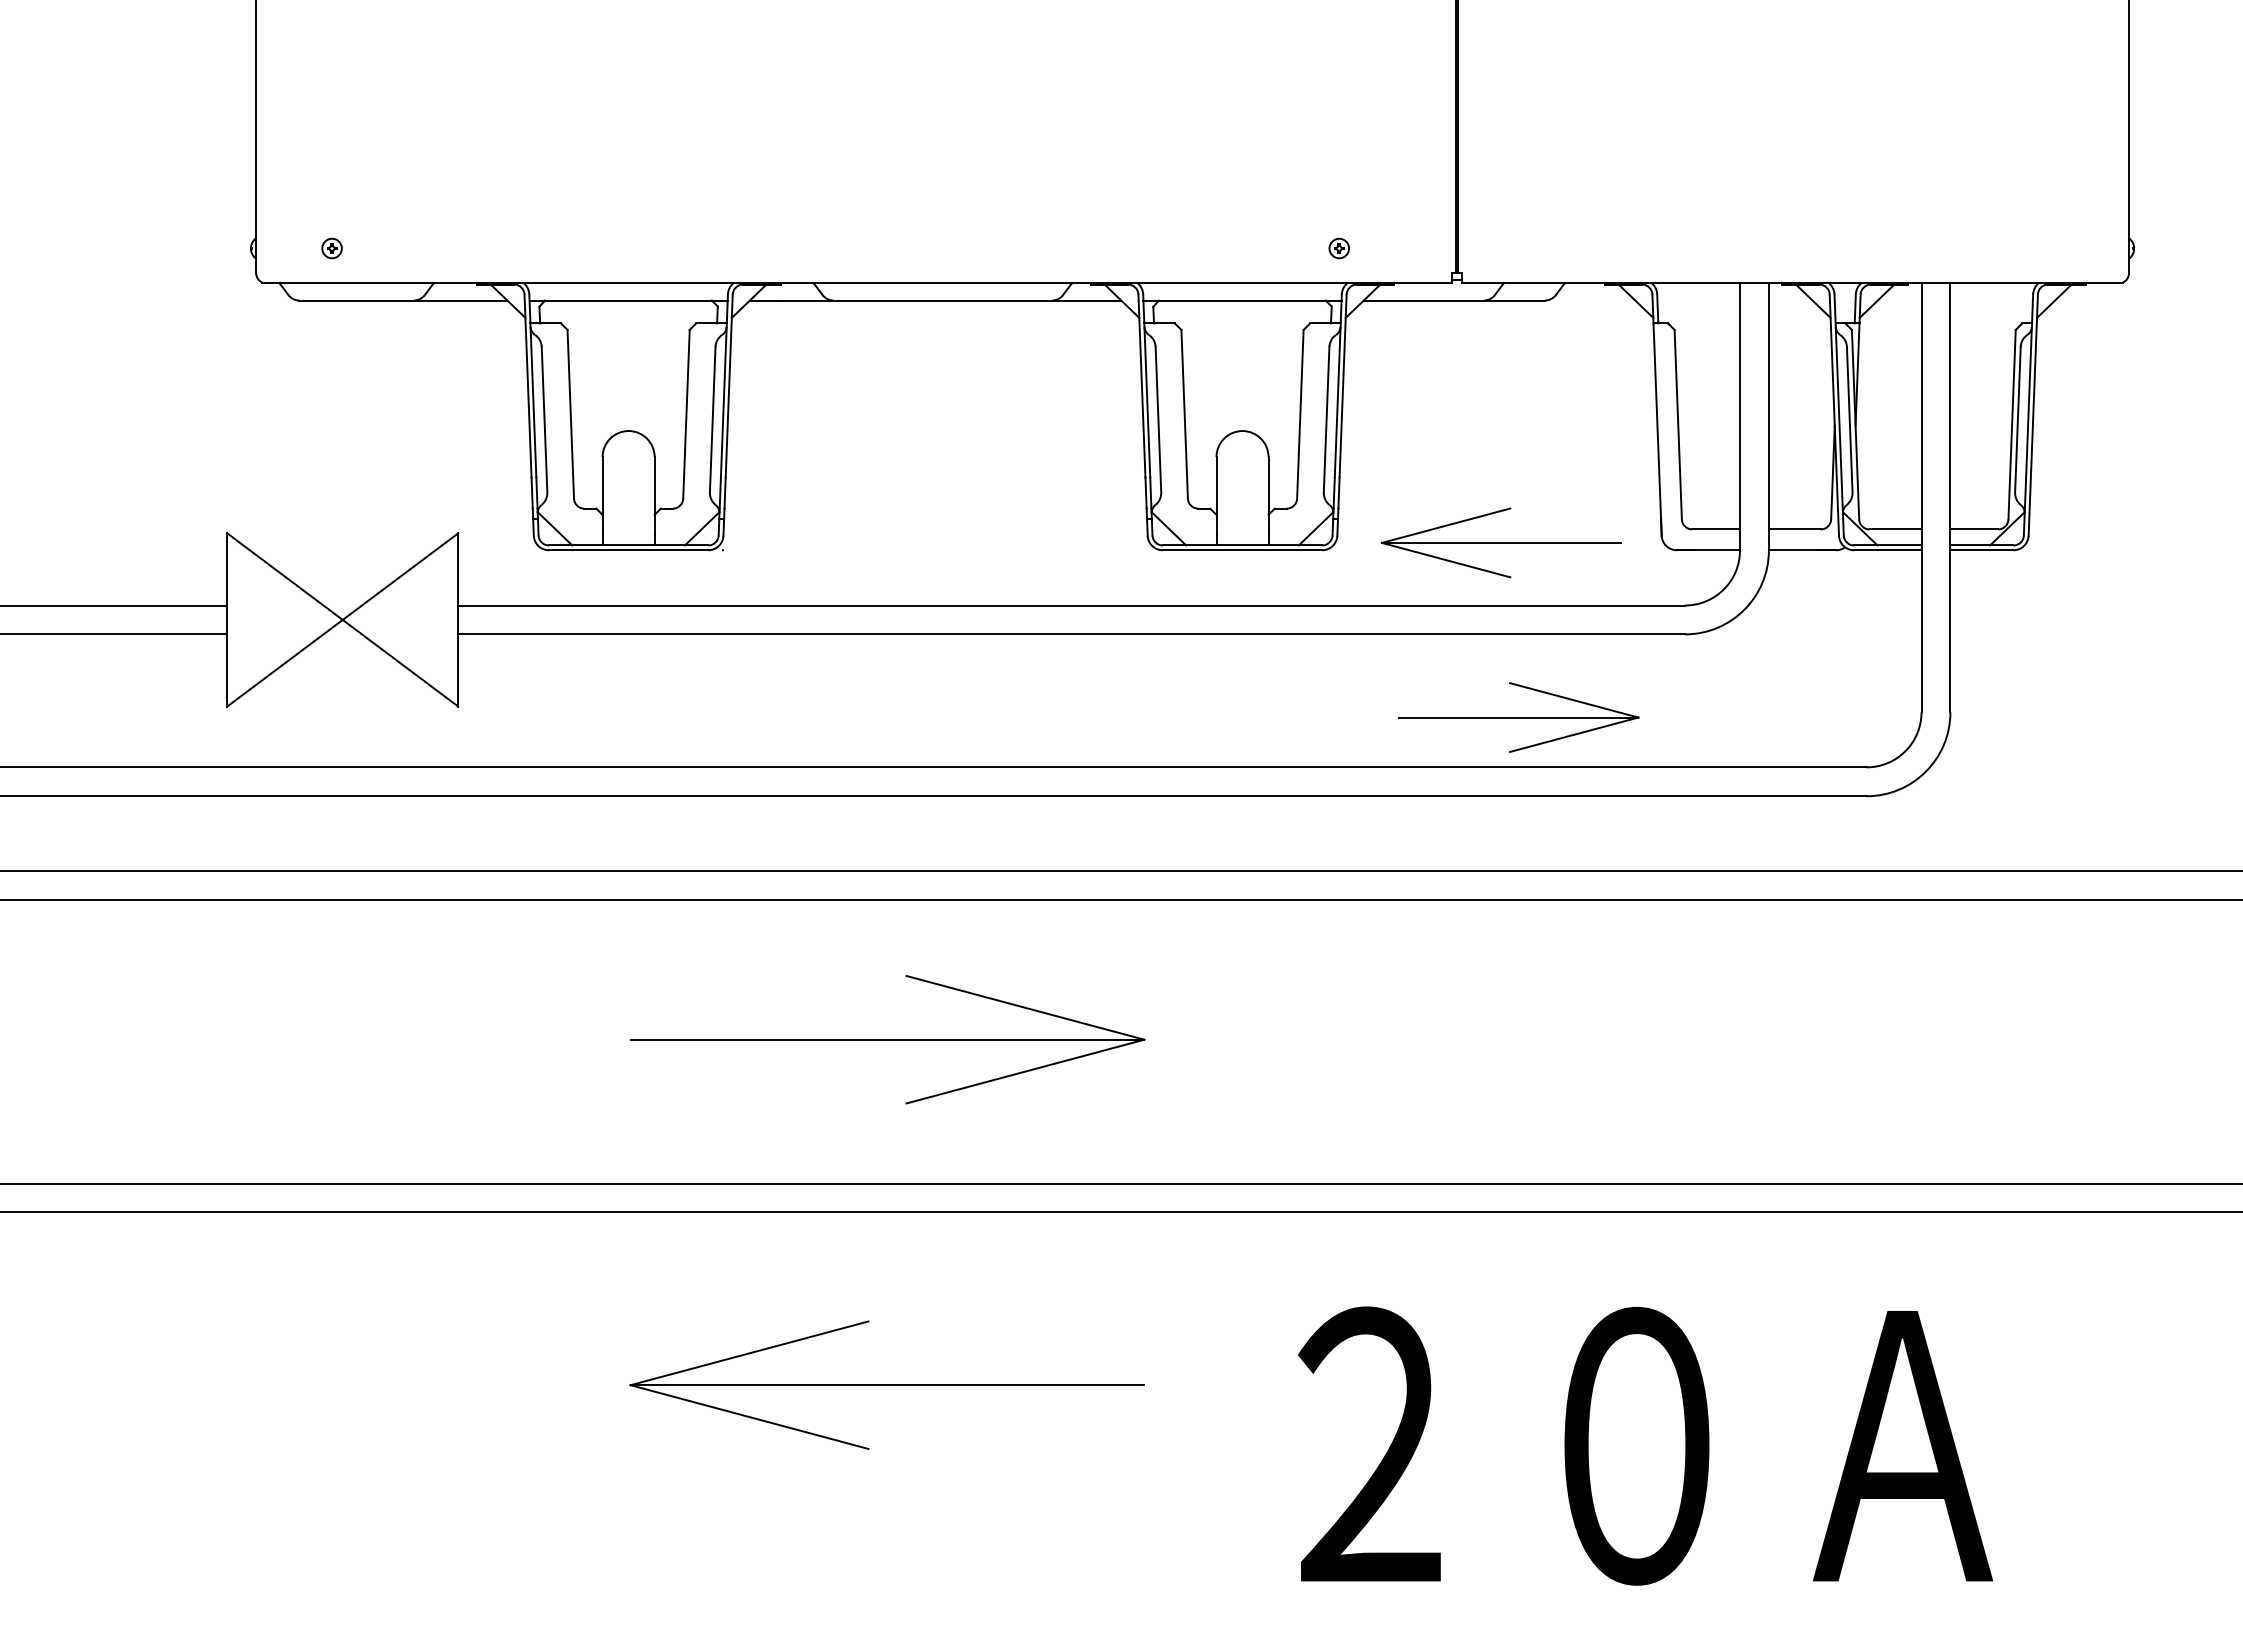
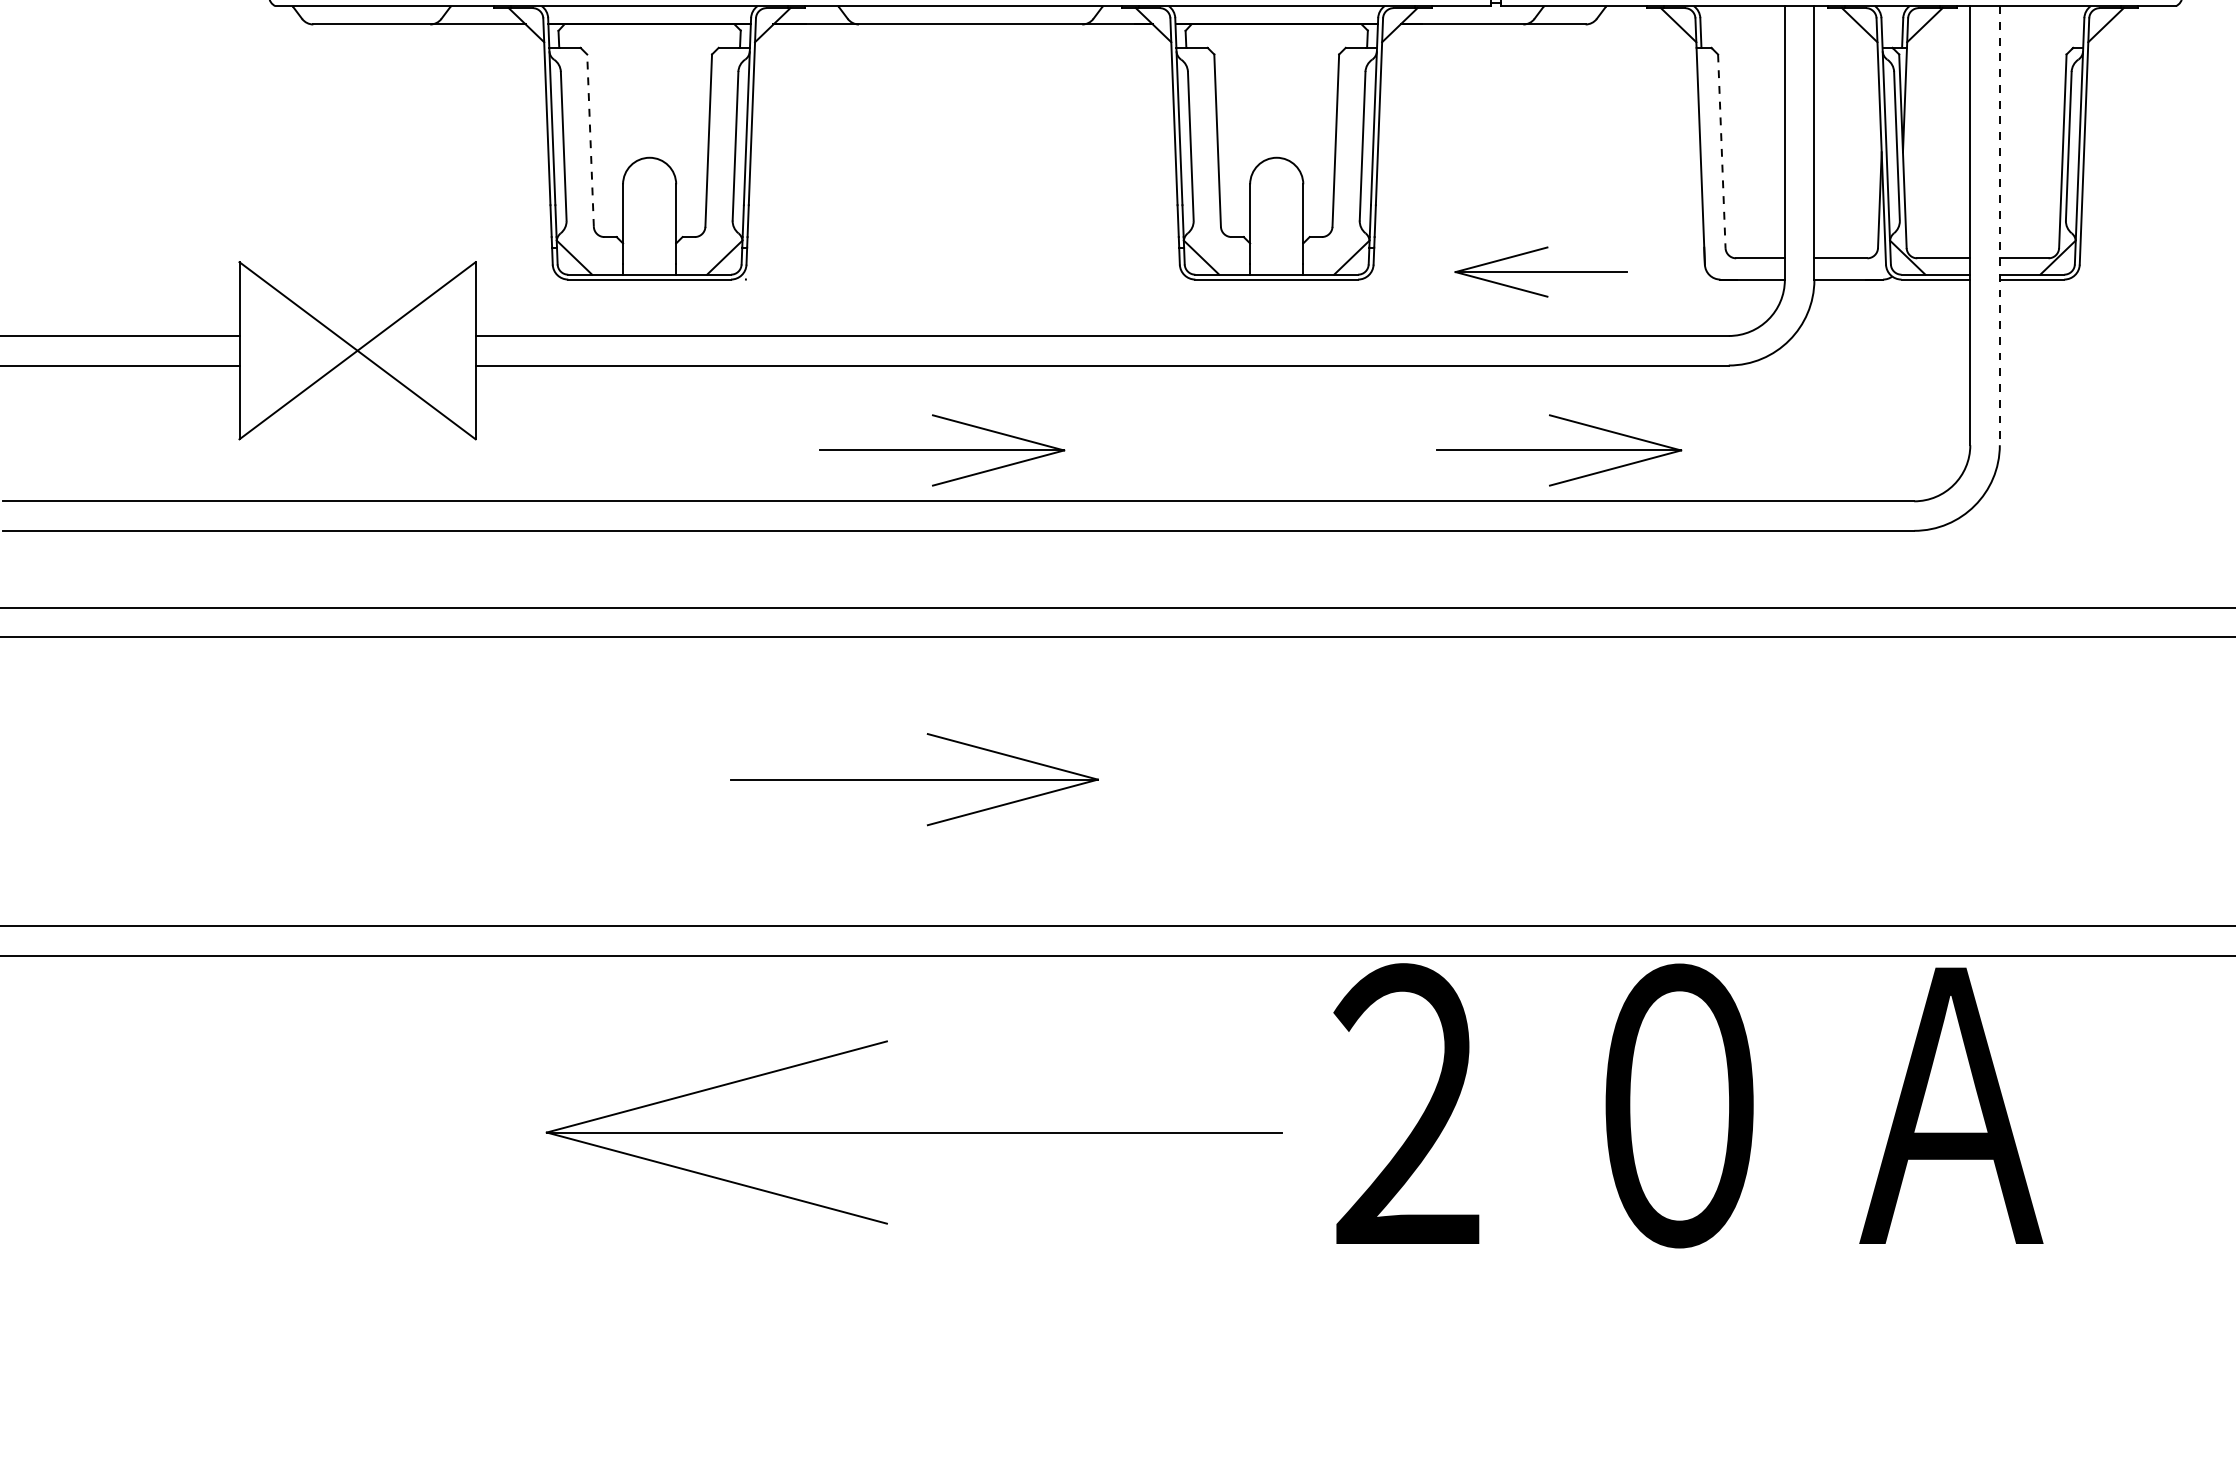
line: (570, 413) -> (590, 139), solid -> dashed
line: (1678, 424) -> (1722, 151), solid -> dashed
line: (1950, 497) -> (1999, 225), solid -> dashed
part: (1500, 542) -> (1540, 271), size x0.7
part: (914, 717) -> (941, 450), added
part: (887, 1039) -> (914, 779), size x0.7
part: (886, 1384) -> (913, 1131), size x1.4
text: (1645, 1445) -> (1688, 1105), moved

